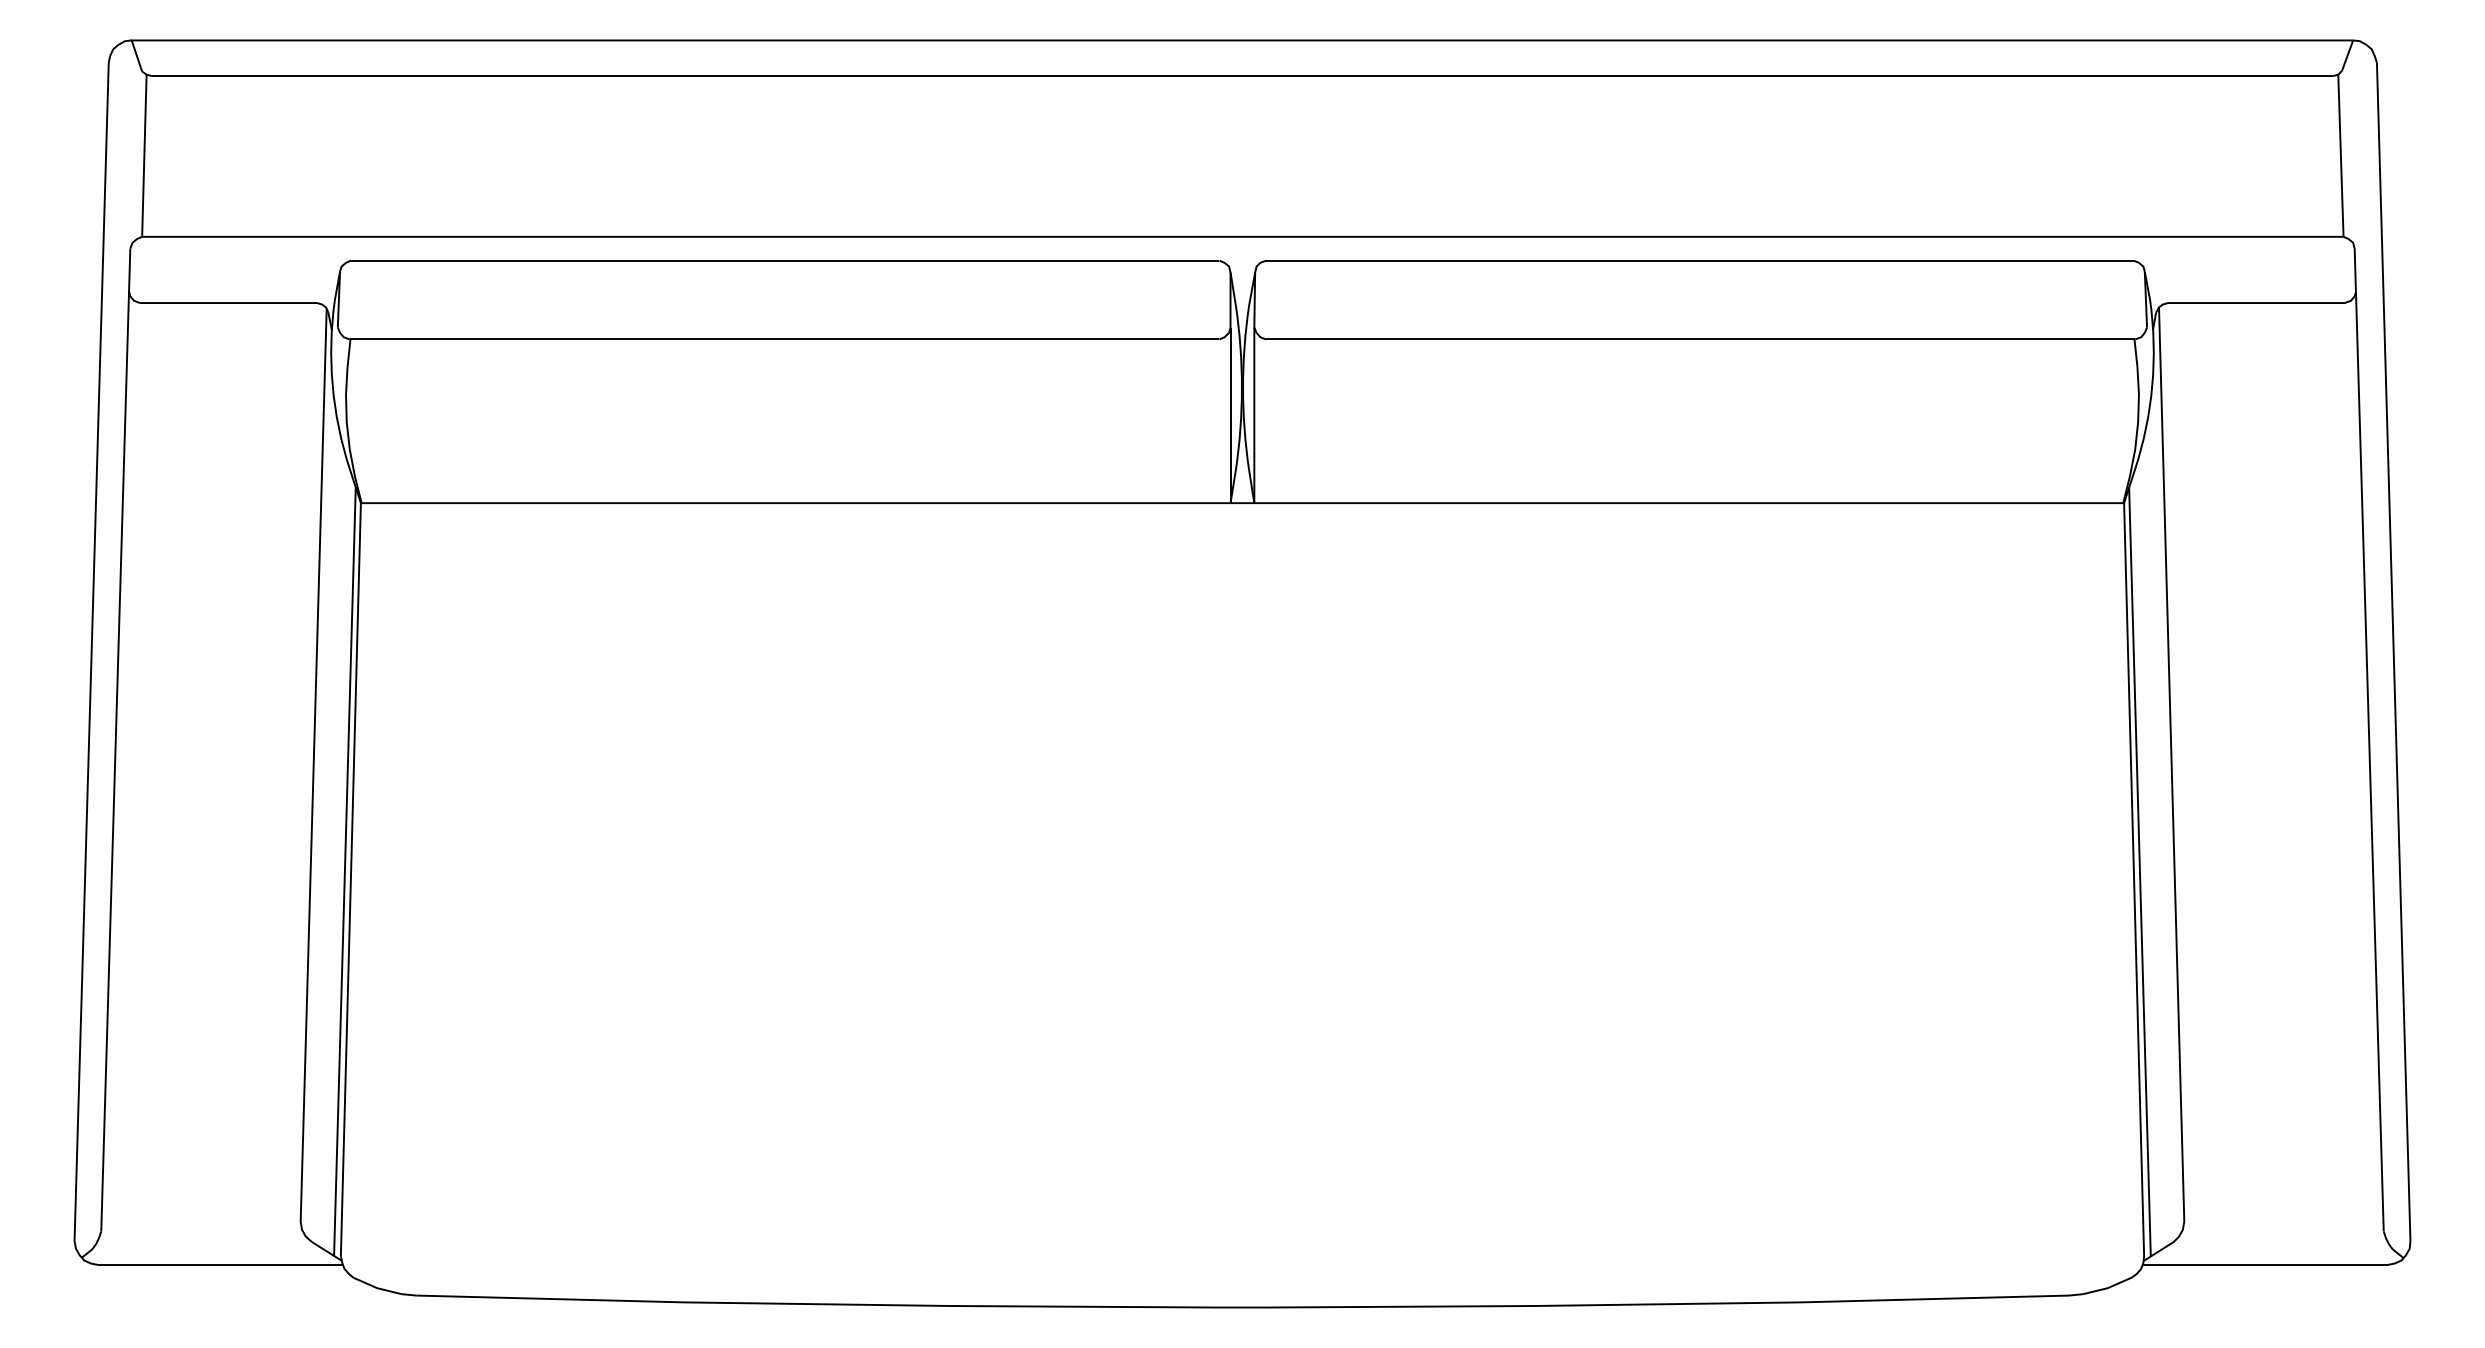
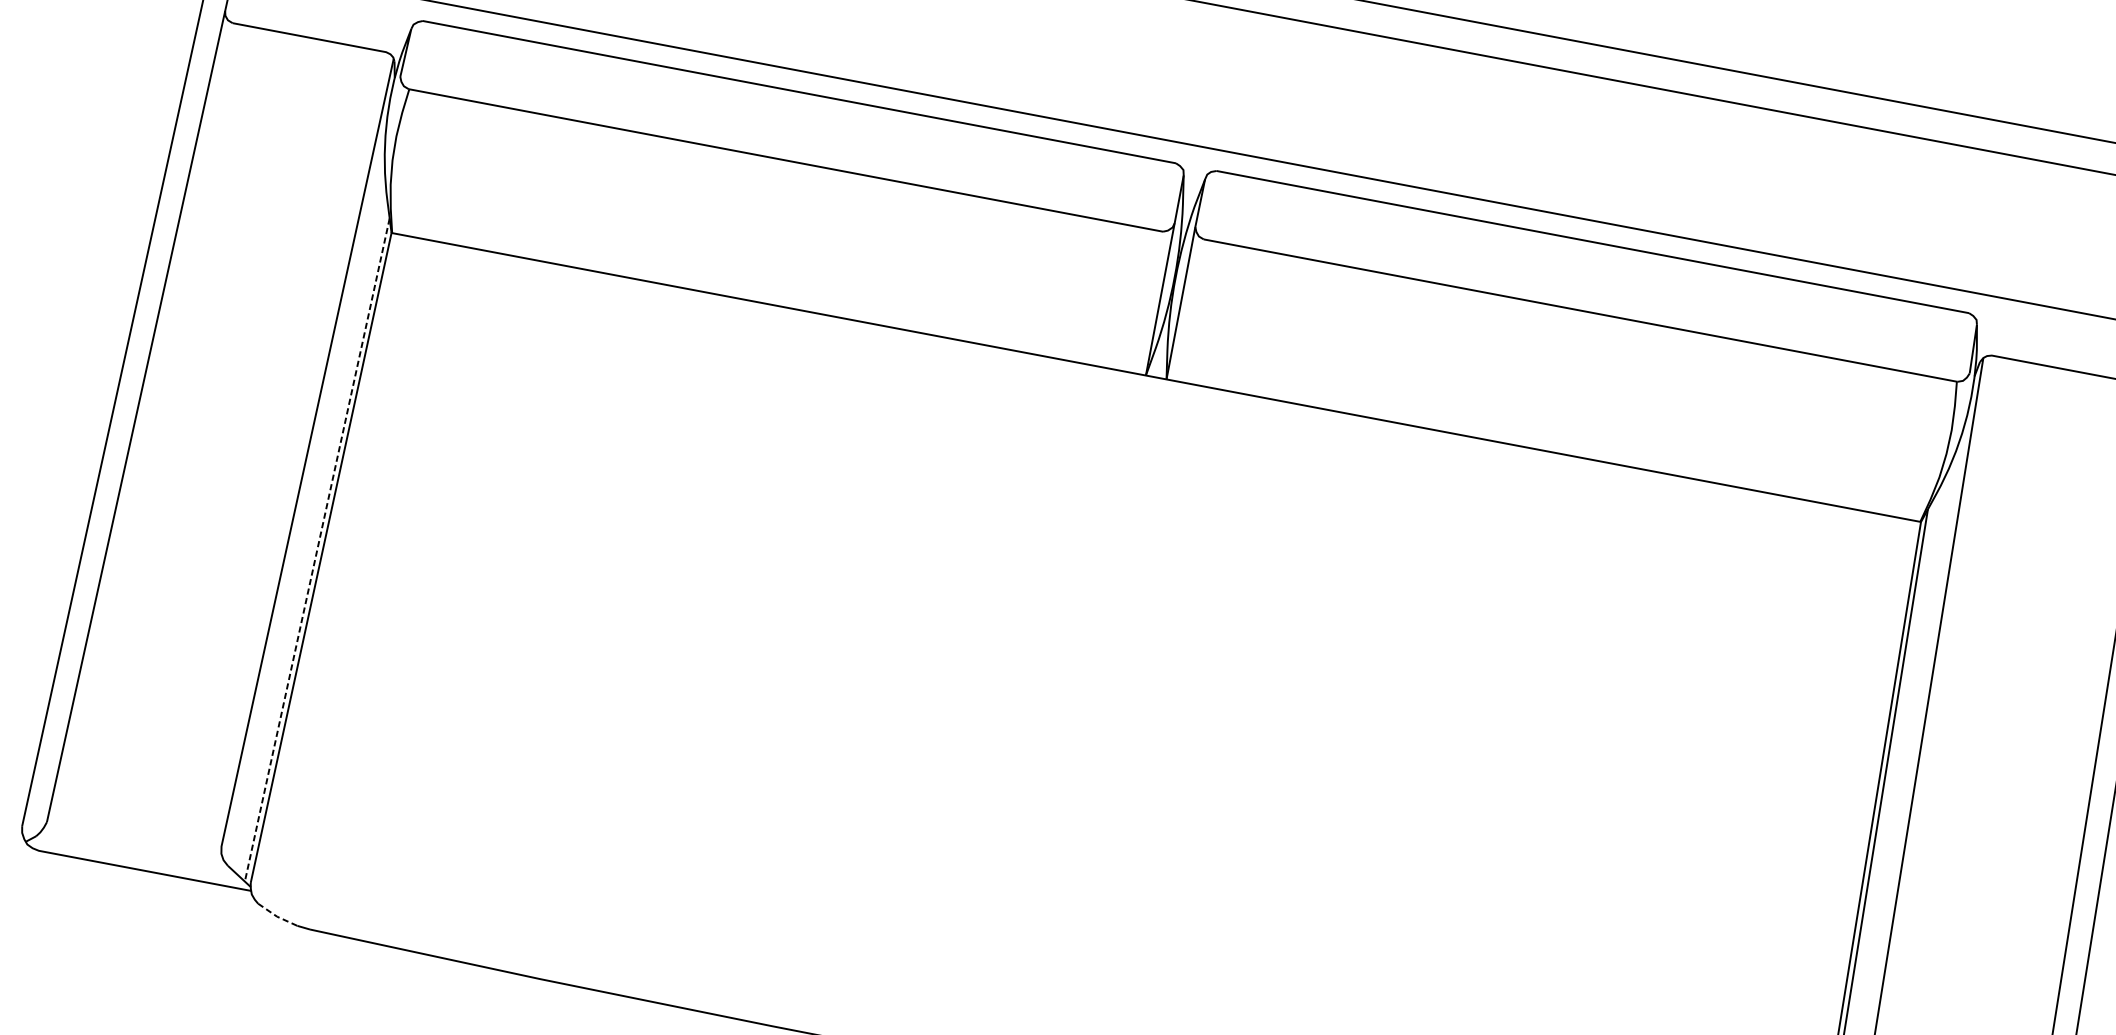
line: (344, 872) -> (316, 550), solid -> dashed
line: (377, 1288) -> (277, 916), solid -> dashed

